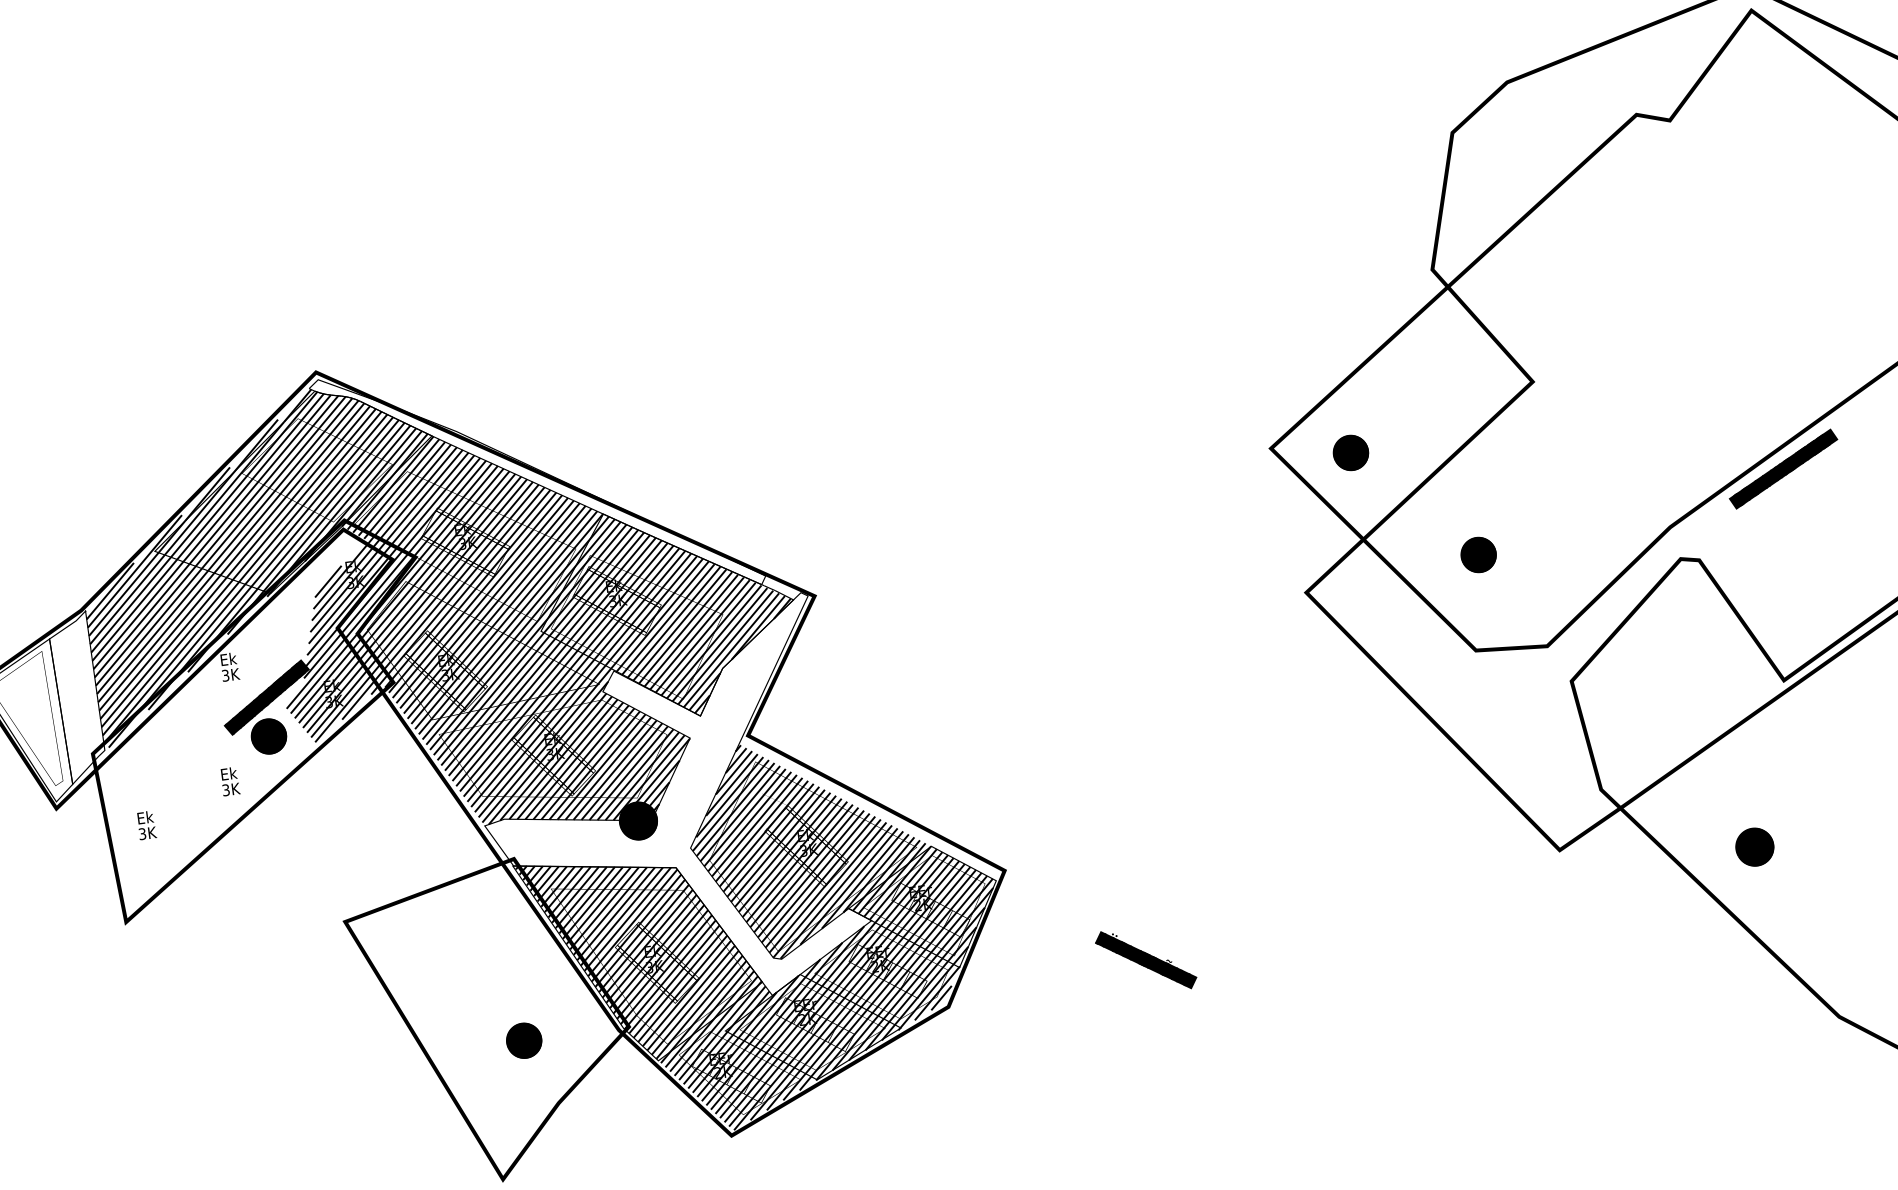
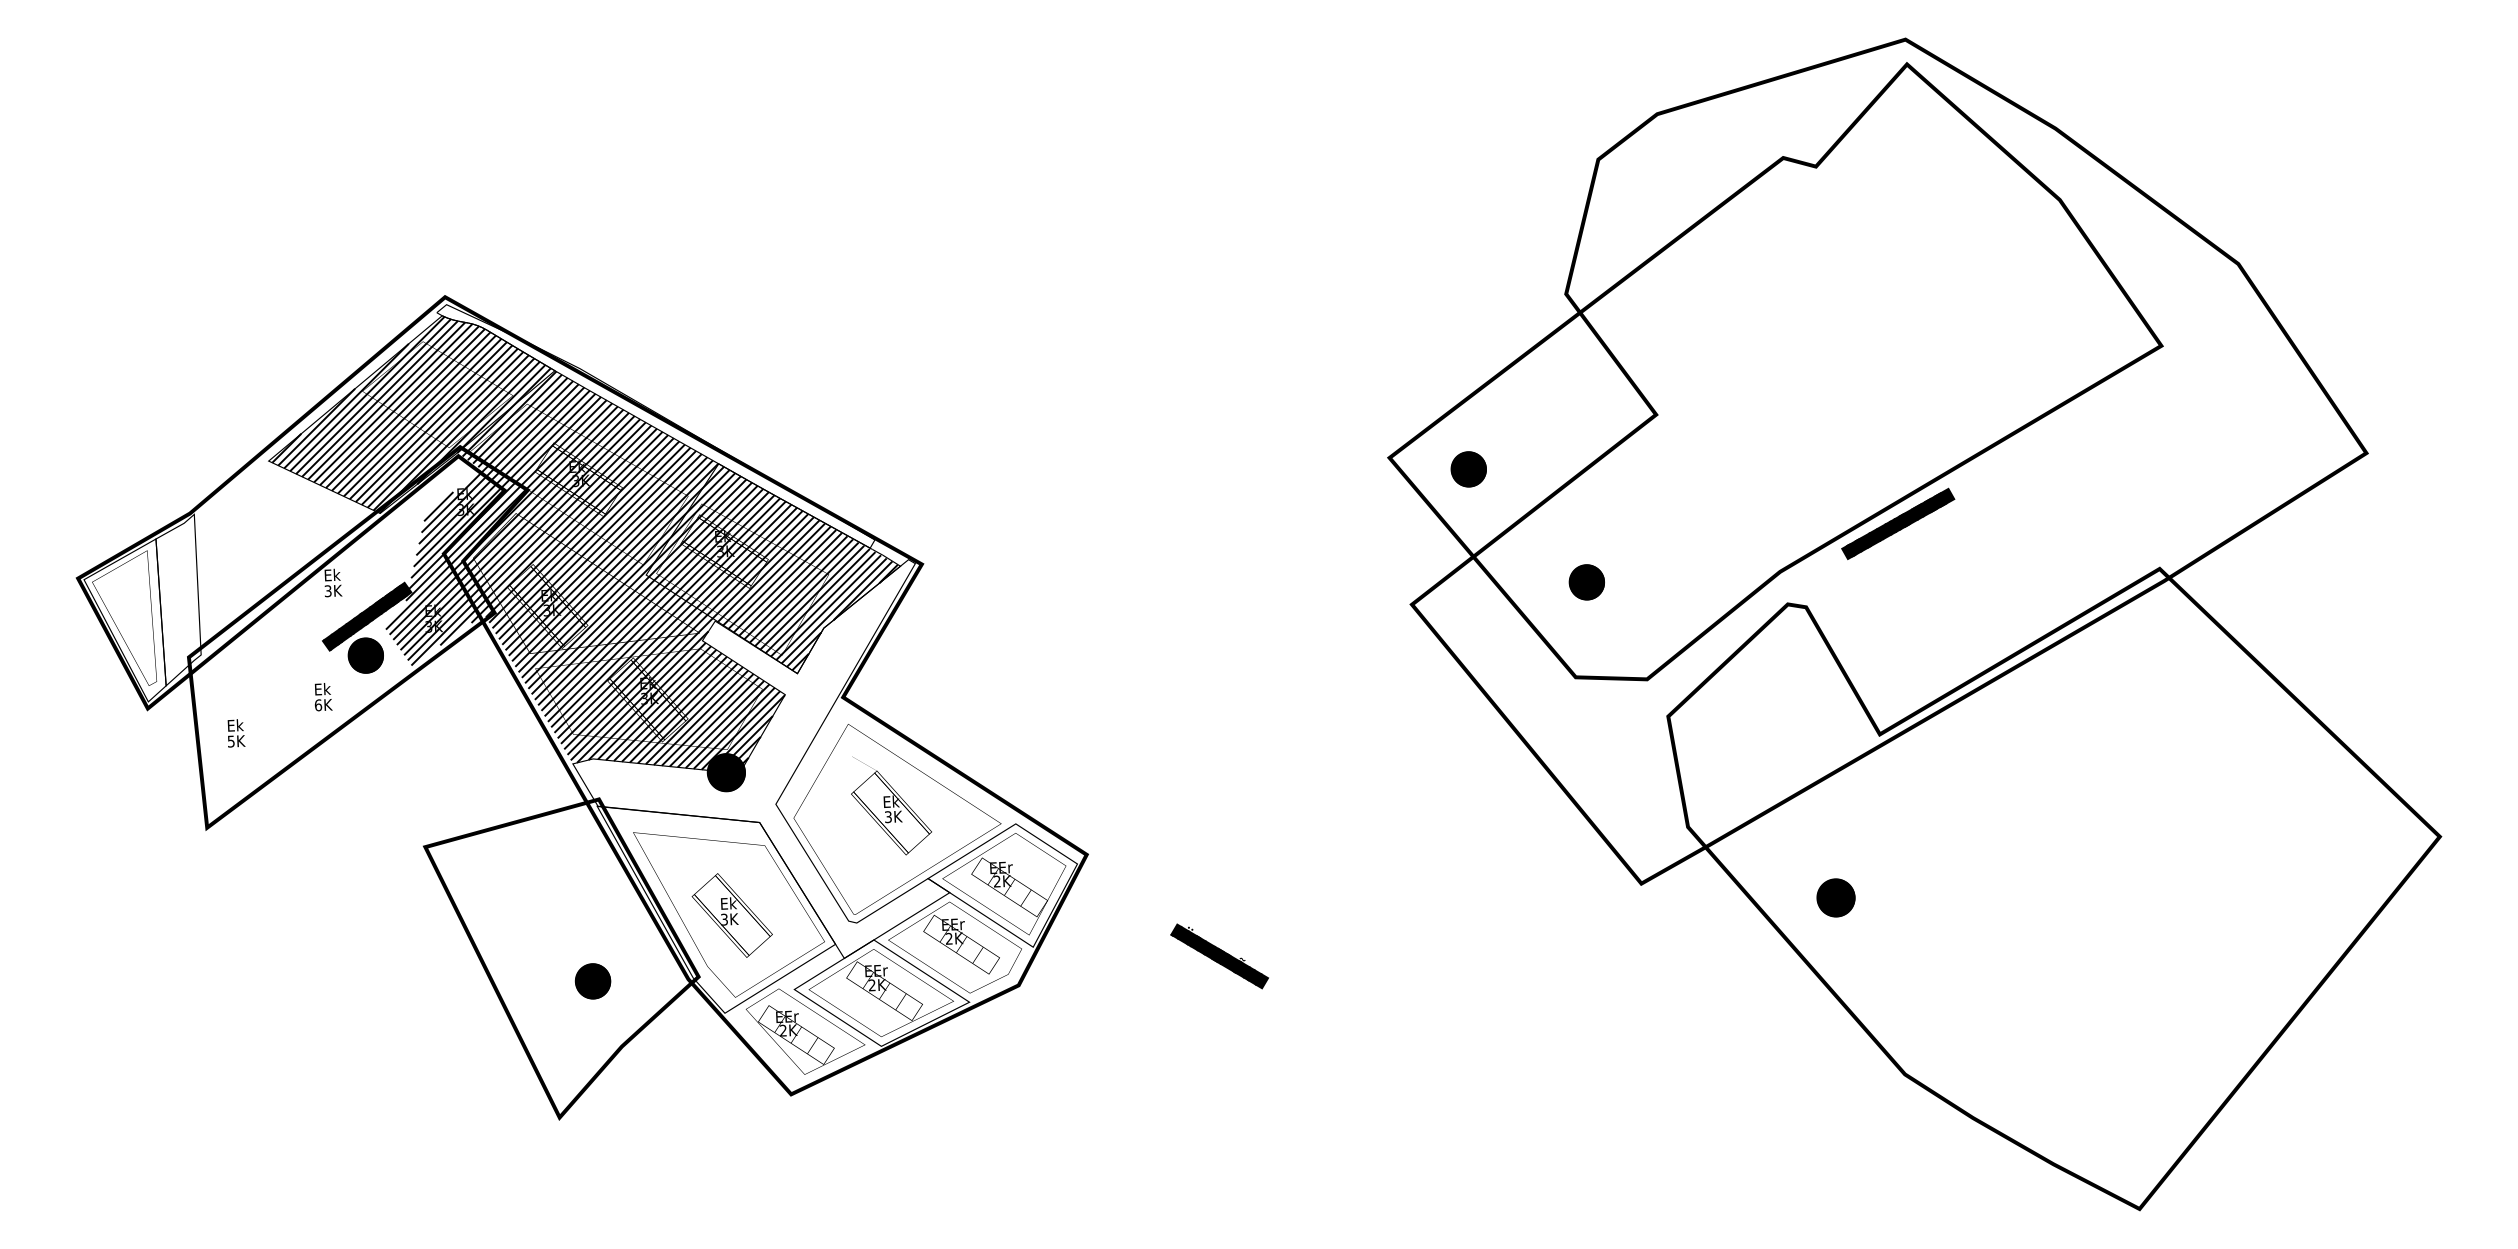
hatch: (204, 568) -> (316, 482), removed
text: (226, 790) -> (318, 705), 3K -> 6K
text: (142, 832) -> (231, 740), 3K -> 5K
hatch: (760, 935) -> (837, 897), removed

